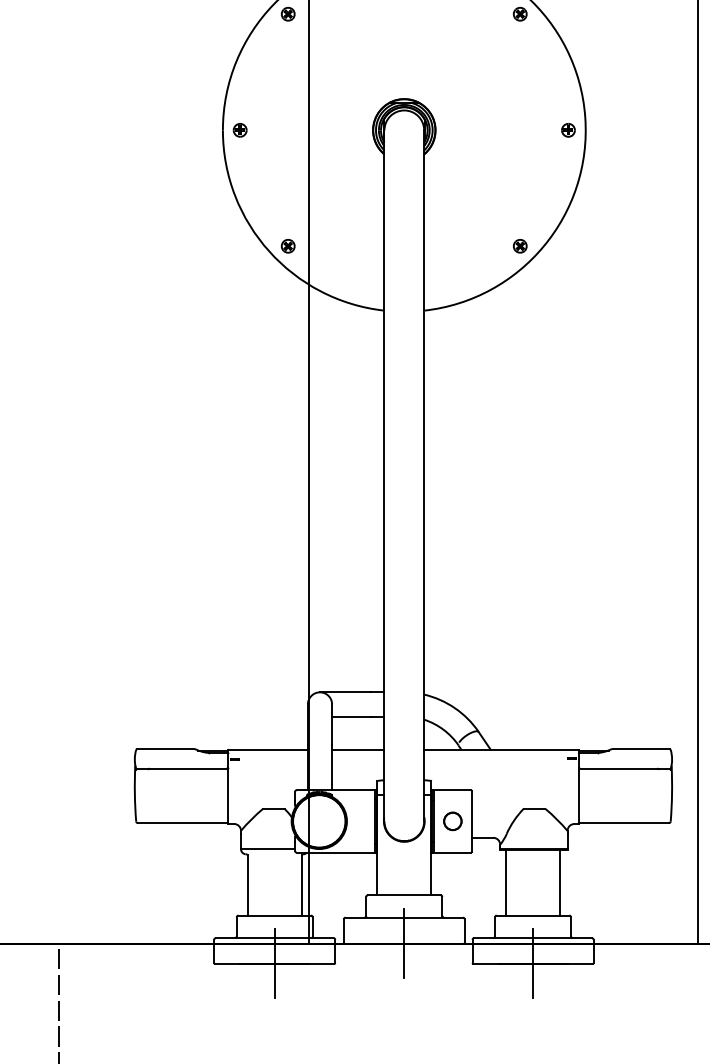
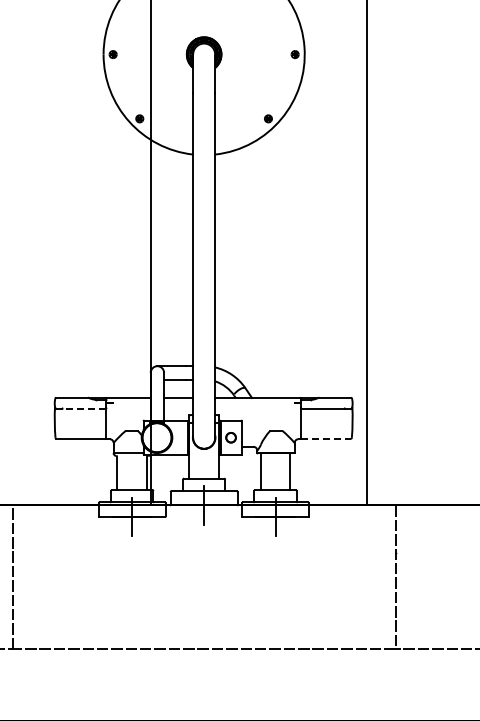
line: (188, 768) -> (84, 408), solid -> dashed
line: (624, 822) -> (326, 438), solid -> dashed

